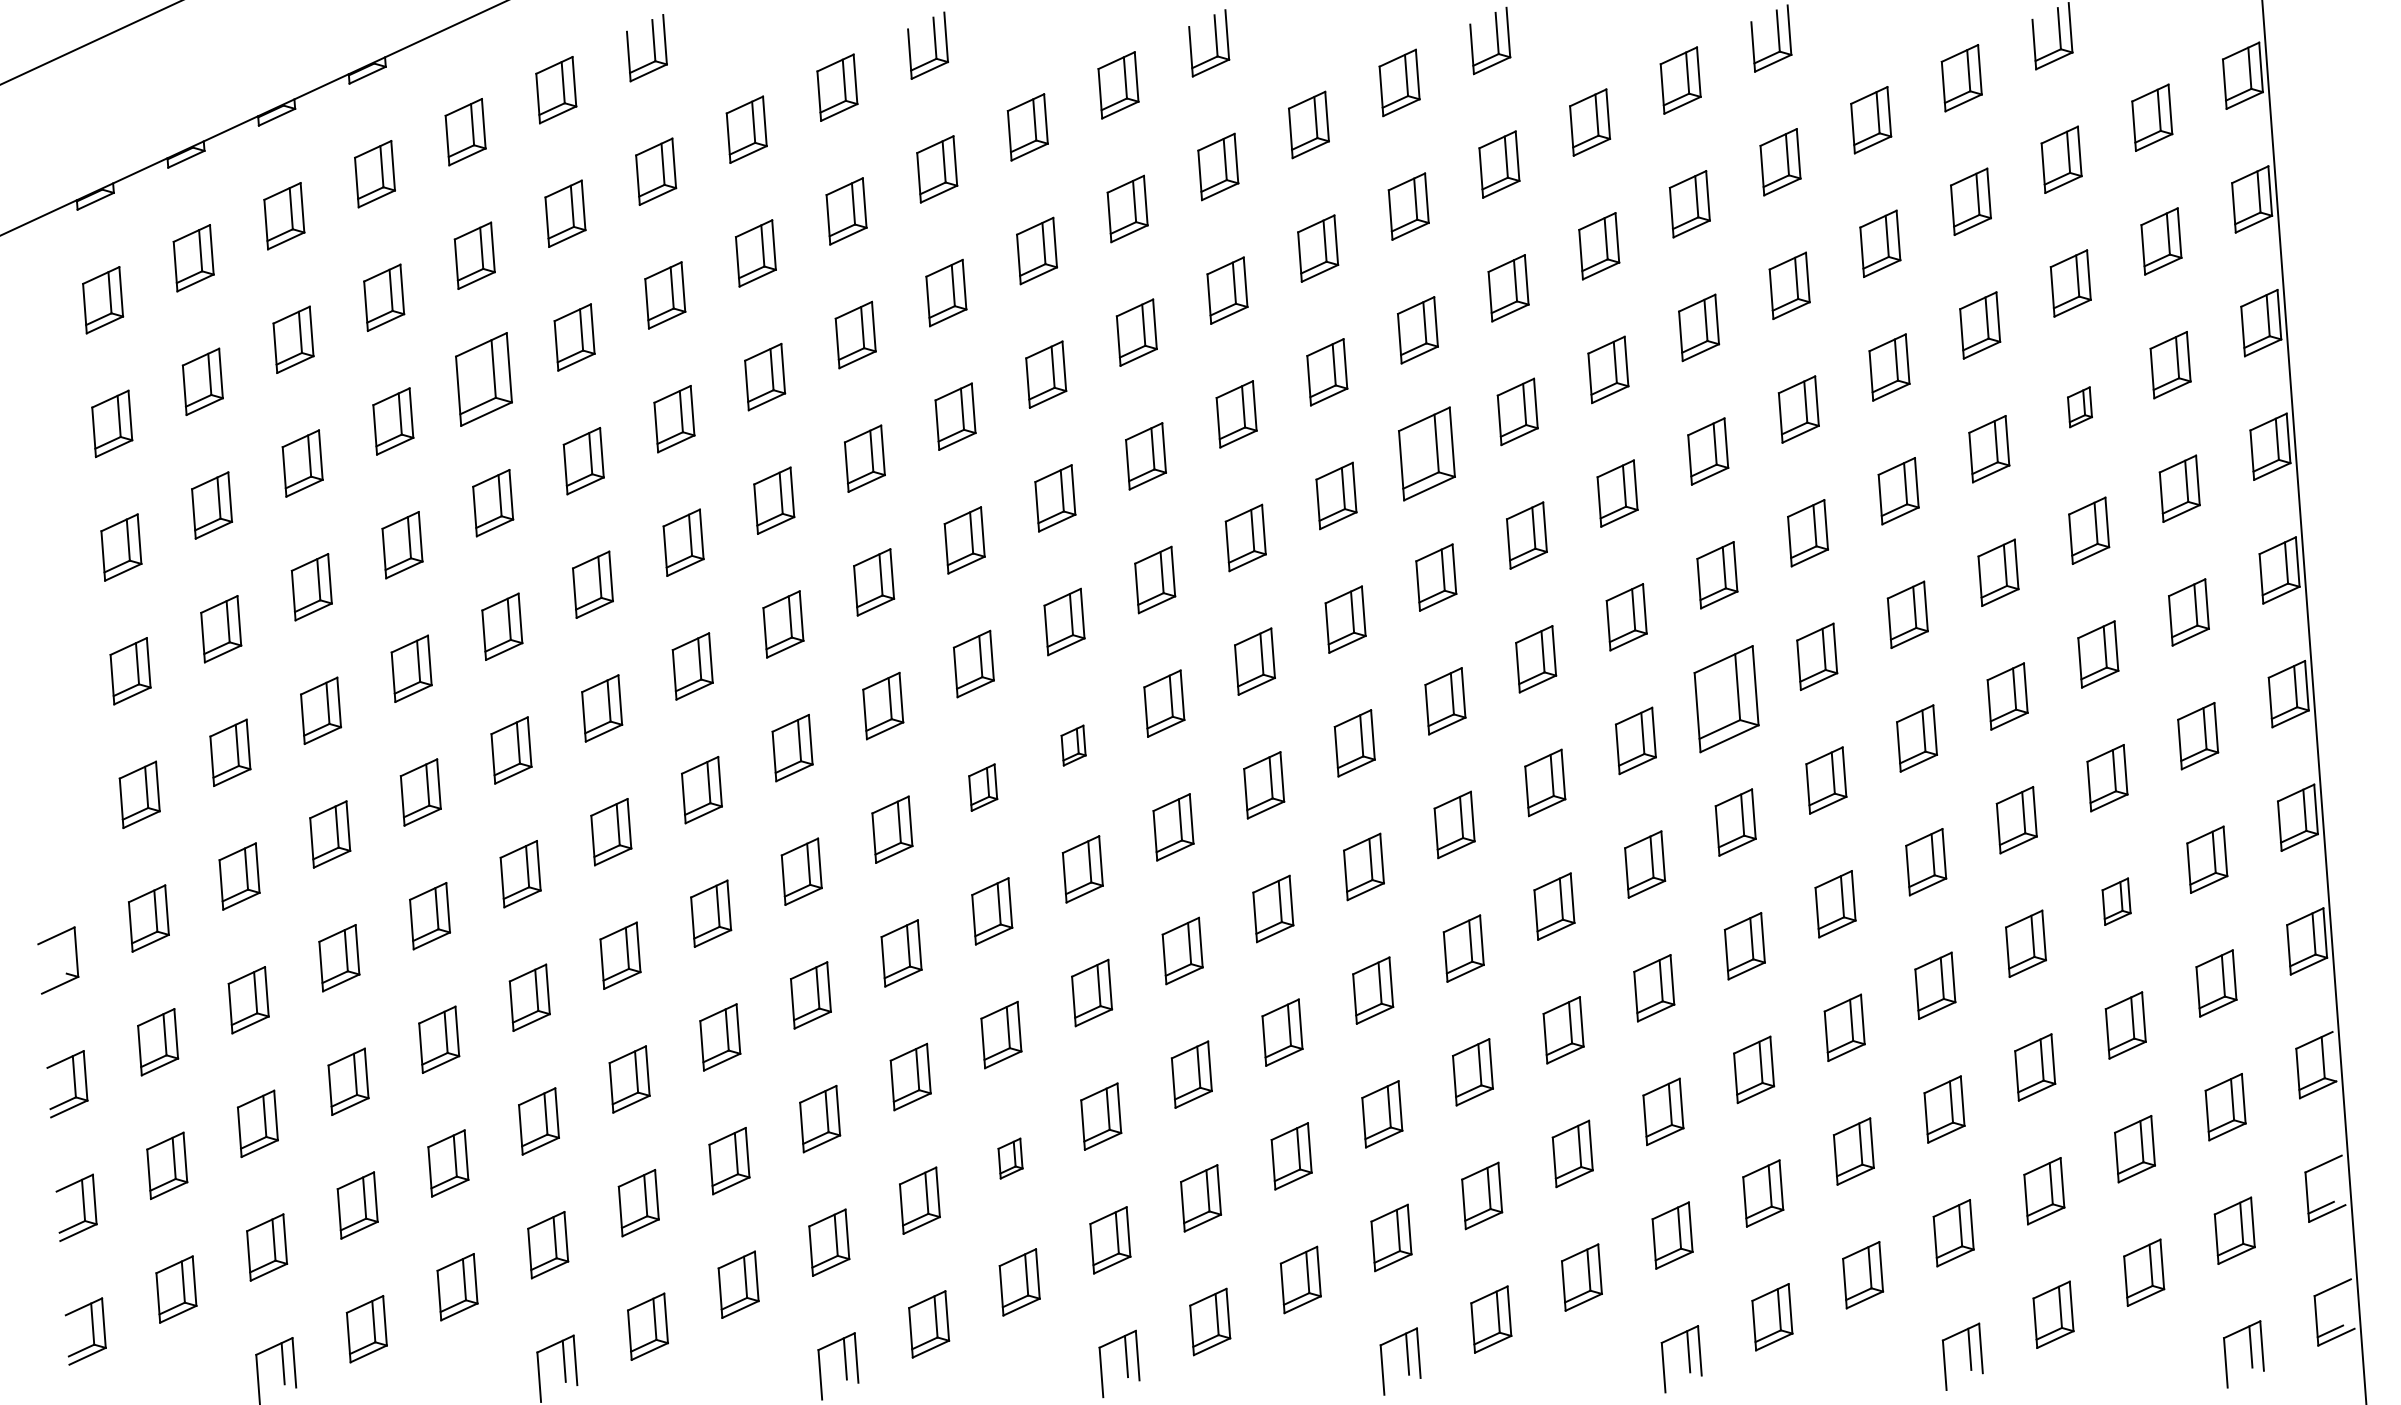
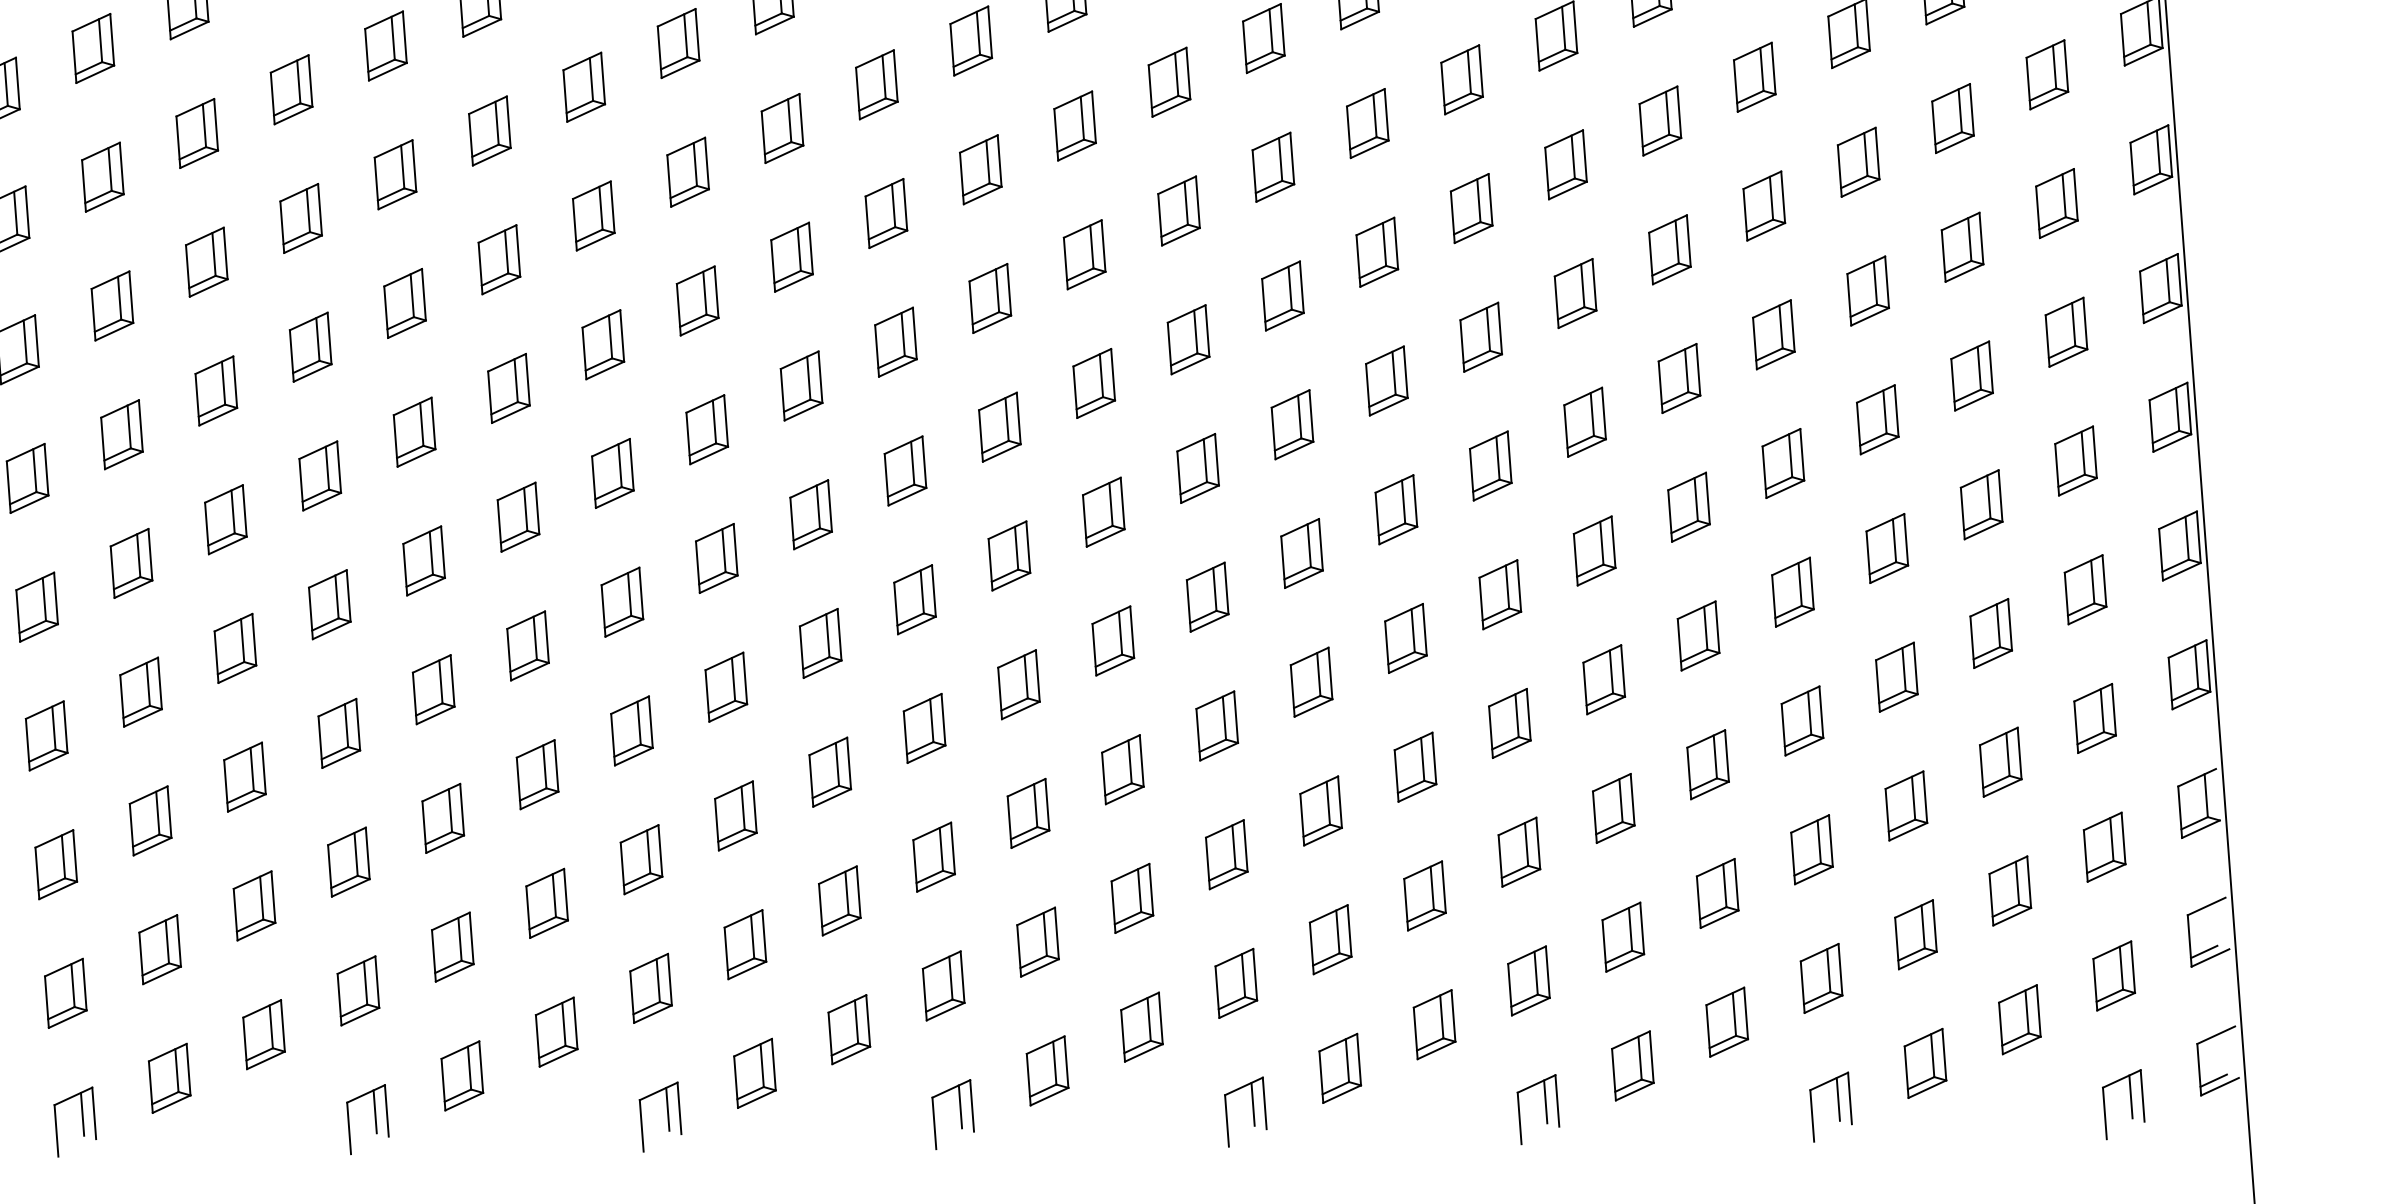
part: (483, 379) -> (291, 89), size x0.71
part: (2079, 407) -> (1952, 118), size x1.67
part: (1427, 453) -> (1273, 166), size x0.71
part: (1726, 698) -> (1585, 421), size x0.62
part: (1073, 745) -> (905, 470), size x1.67
part: (983, 787) -> (811, 514), size x1.43
part: (2116, 901) -> (1991, 633), size x1.43
part: (1010, 1158) -> (839, 900), size x1.67

